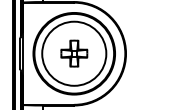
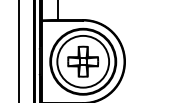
part: (74, 53) -> (83, 61), size x1.43

